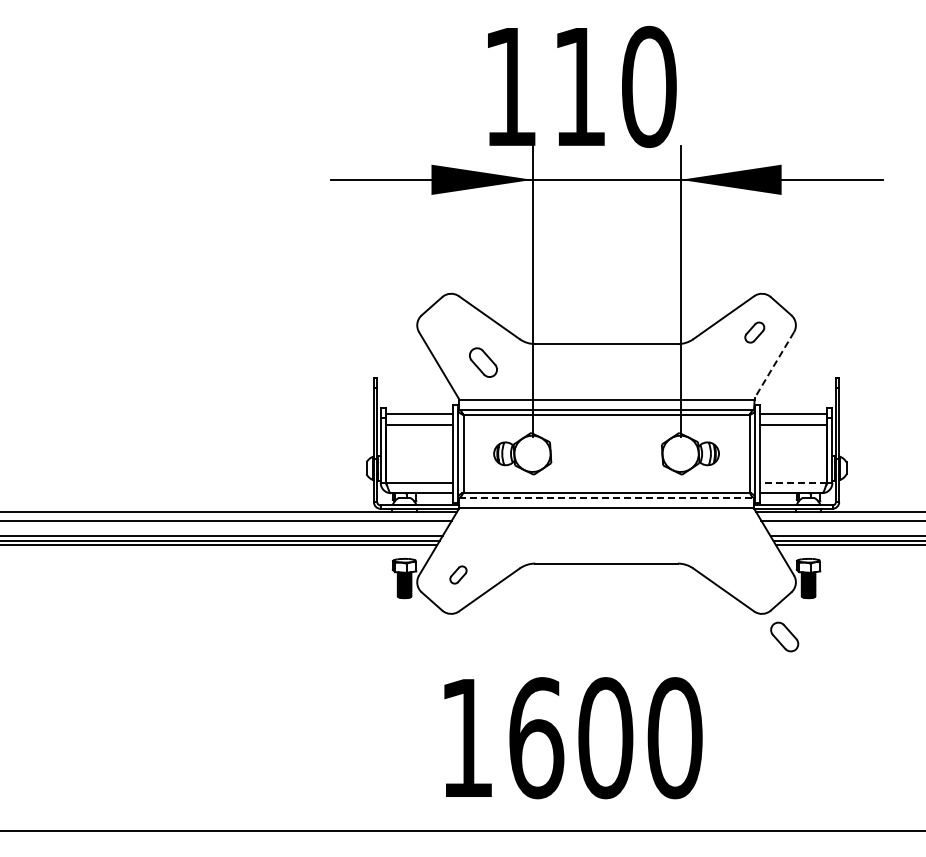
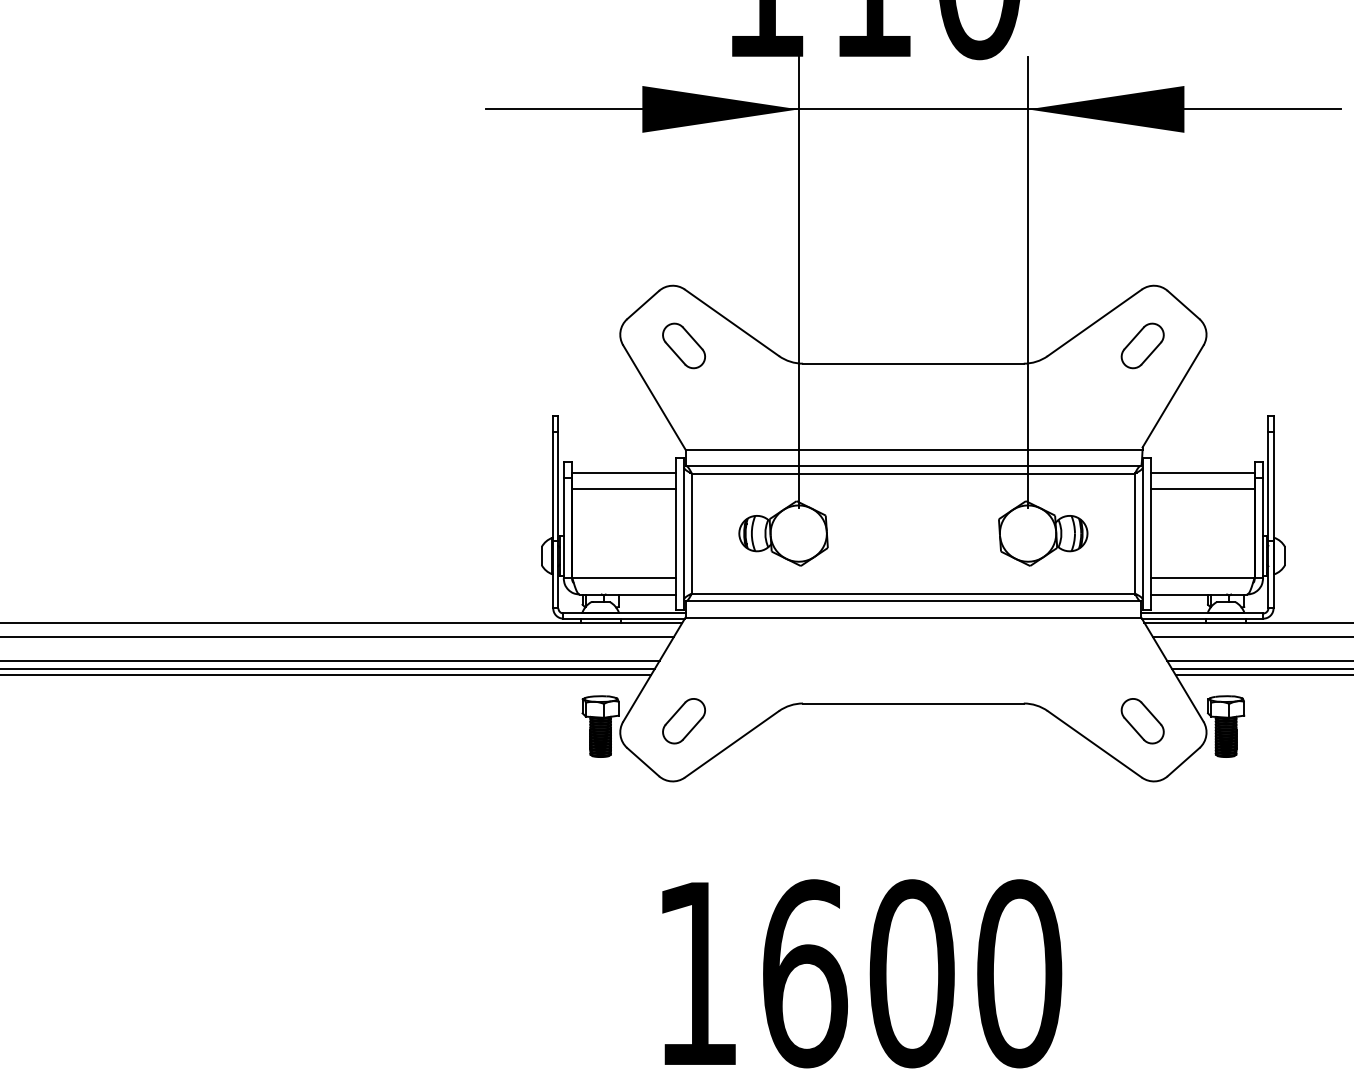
part: (754, 332) -> (1142, 345), size x1.43
part: (483, 362) -> (684, 345), moved
line: (774, 365) -> (1173, 396), dashed -> solid
line: (792, 482) -> (1201, 577), dashed -> solid
line: (607, 497) -> (914, 601), dashed -> solid
part: (458, 574) -> (684, 720), size x1.67
part: (784, 636) -> (1142, 720), moved

